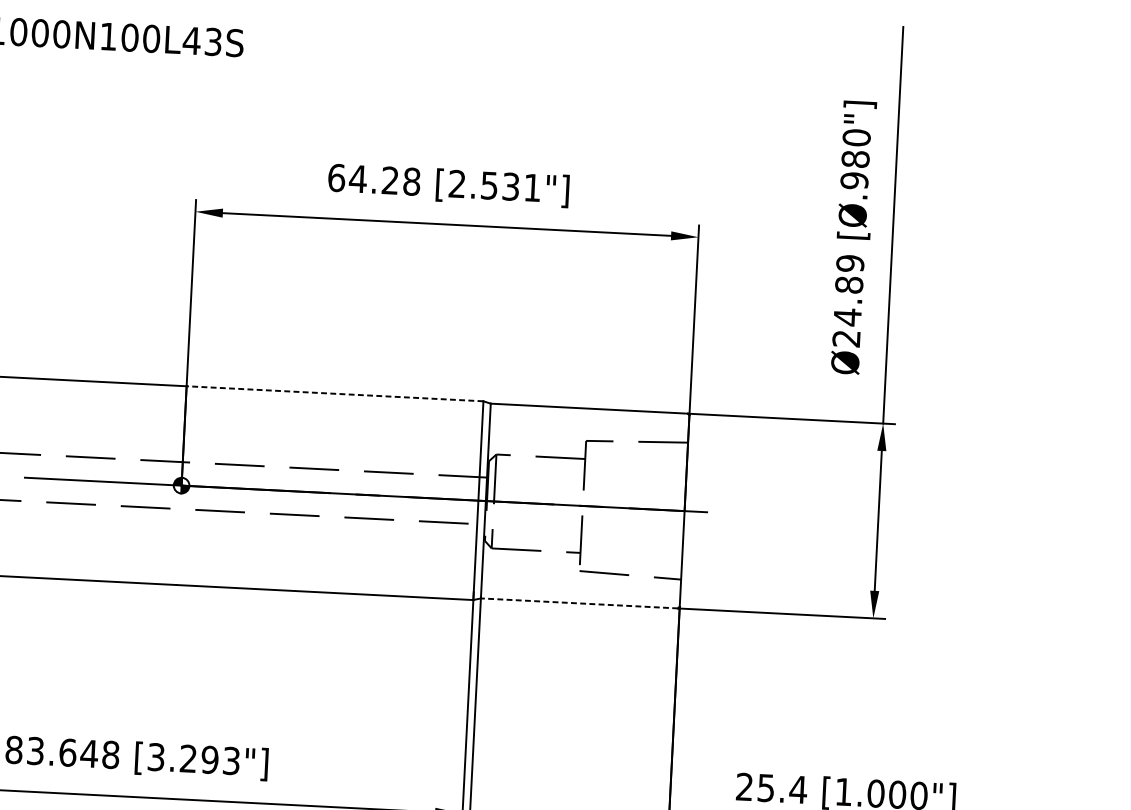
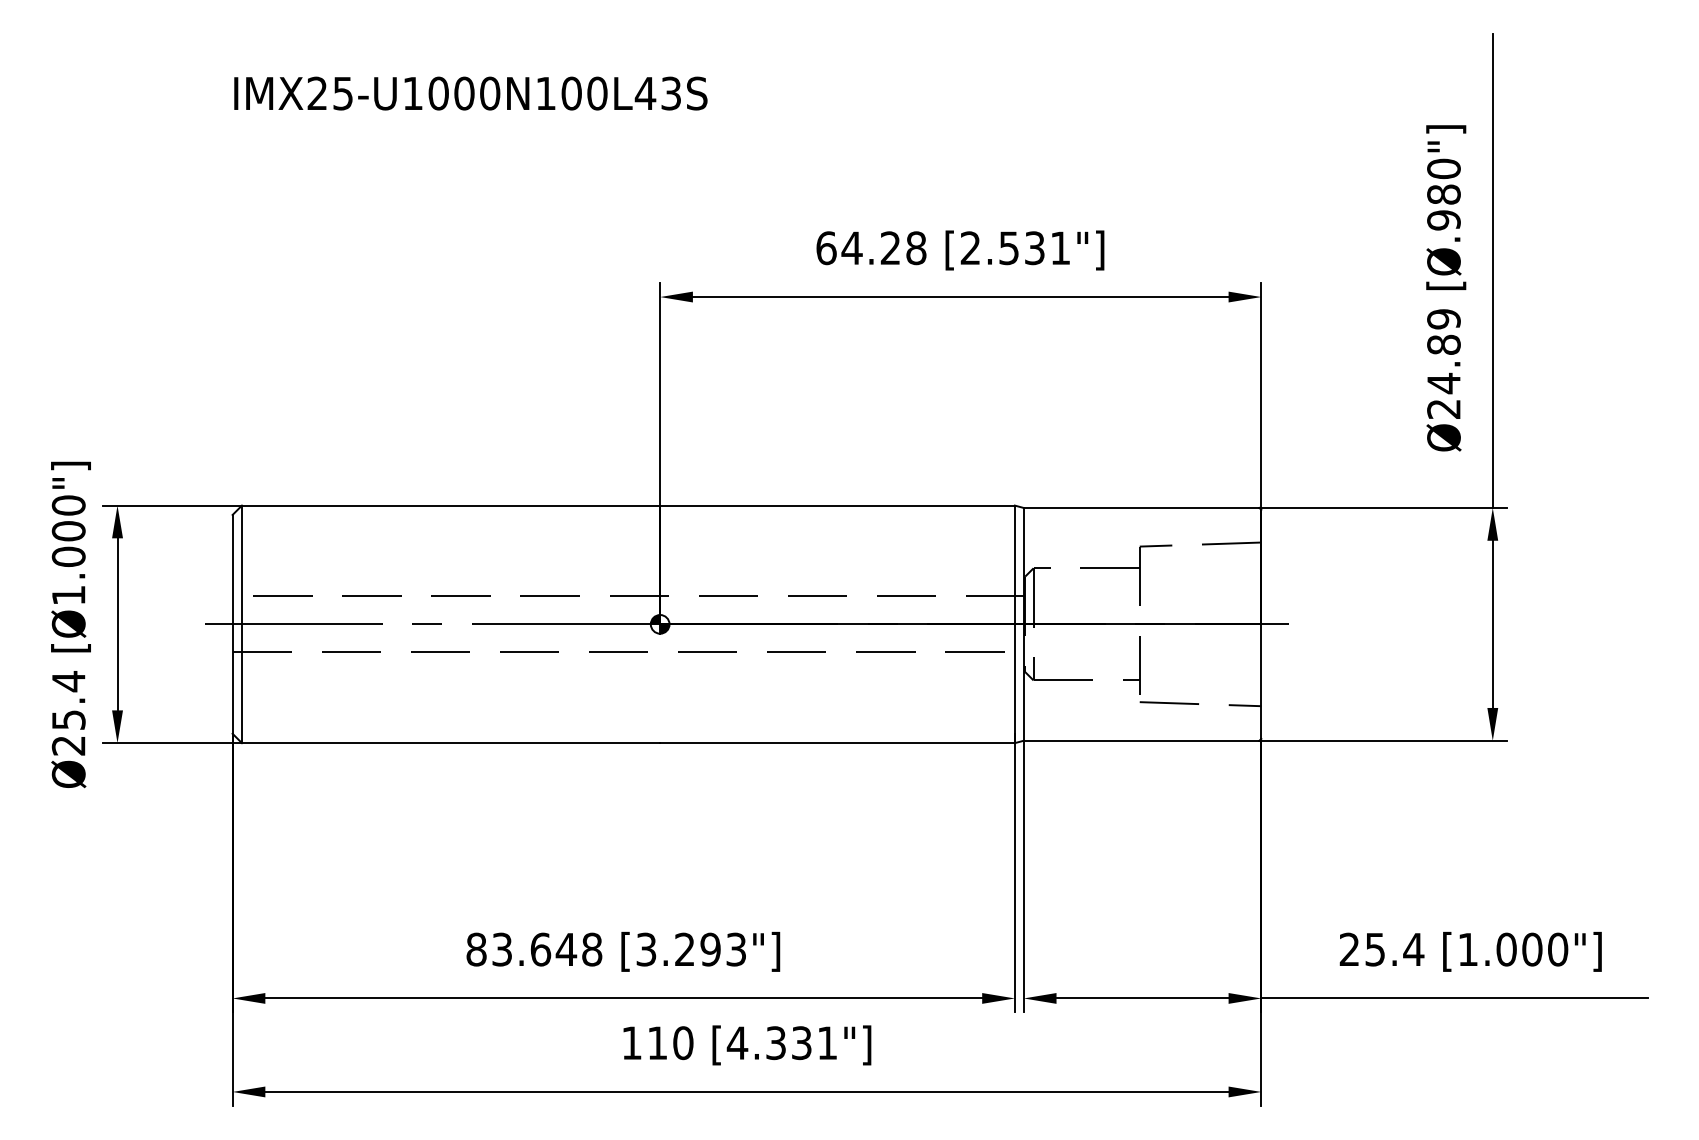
line: (335, 393) -> (837, 505), dashed -> solid
line: (579, 603) -> (1141, 740), dashed -> solid

